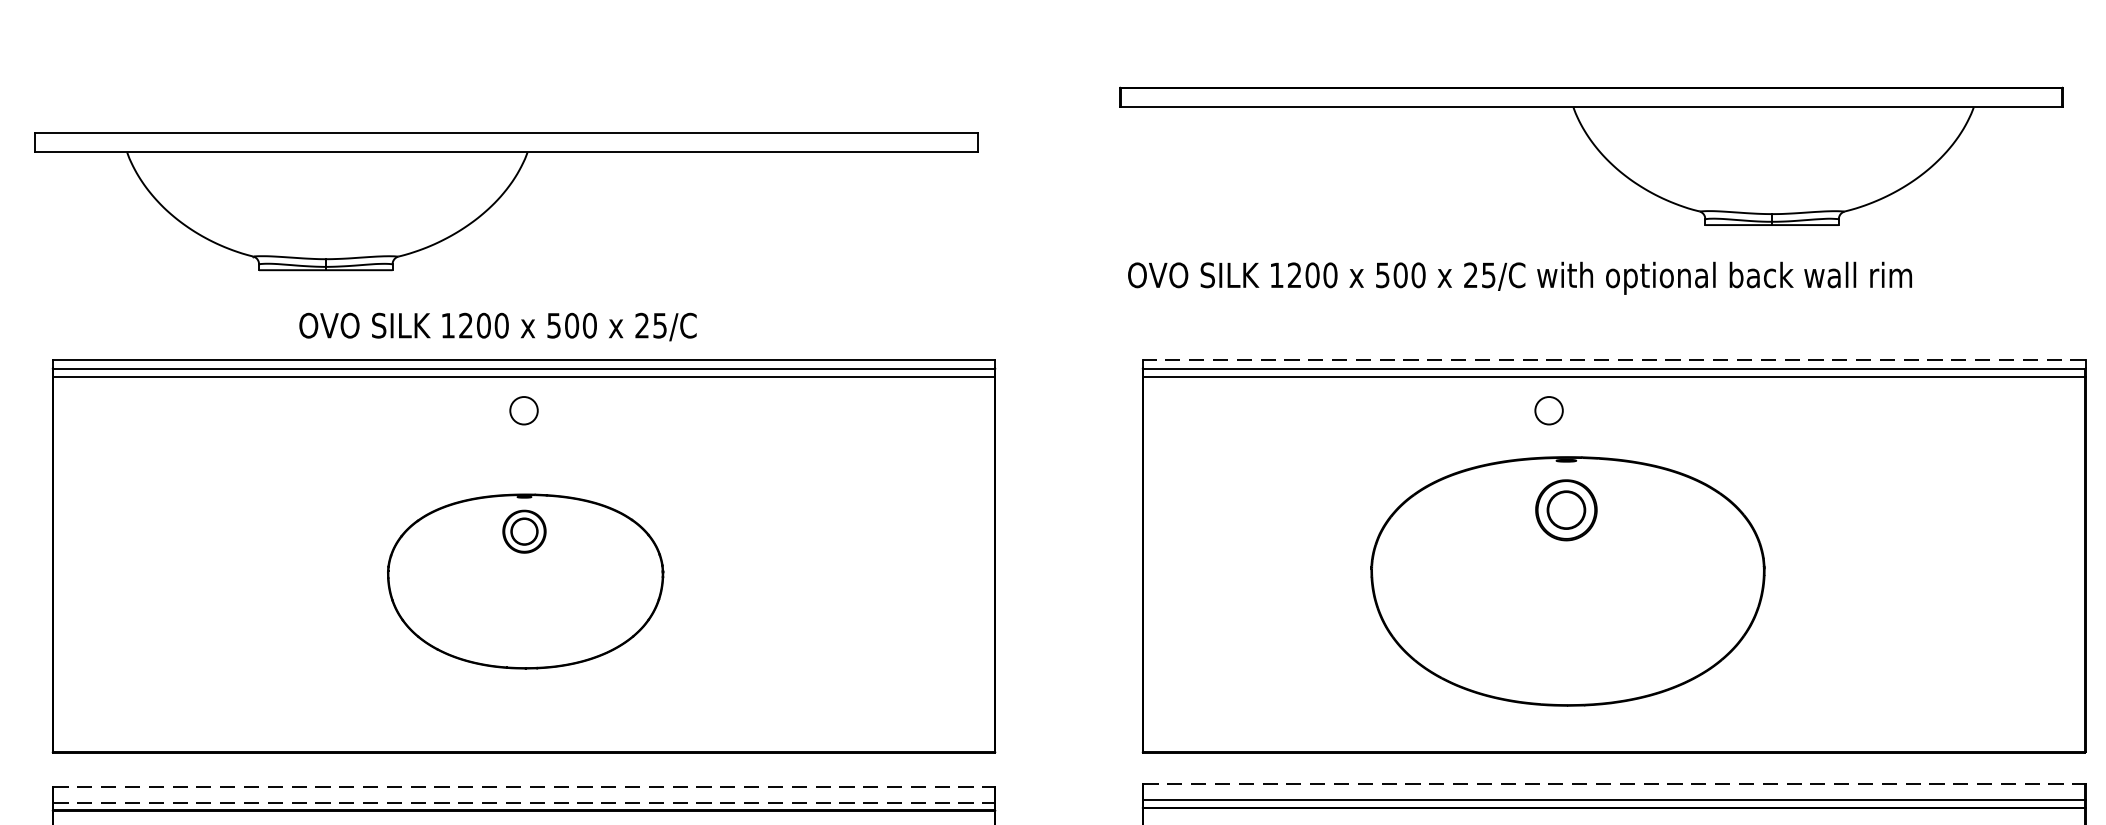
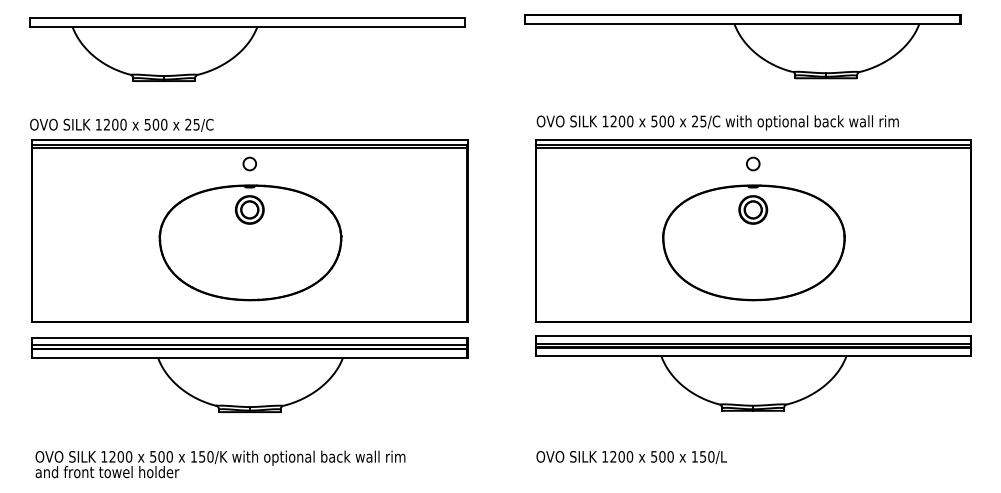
part: (506, 201) -> (247, 49), moved
text: (1519, 277) -> (717, 122), moved
text: (497, 325) -> (121, 124), moved
line: (1614, 359) -> (753, 140), dashed -> solid
circle: (1549, 409) -> (753, 163), moved
part: (525, 580) -> (250, 242), size x1.43
part: (1566, 580) -> (753, 242), moved
line: (1614, 784) -> (753, 336), dashed -> solid
line: (525, 786) -> (250, 337), dashed -> solid
line: (525, 801) -> (250, 344), dashed -> solid

